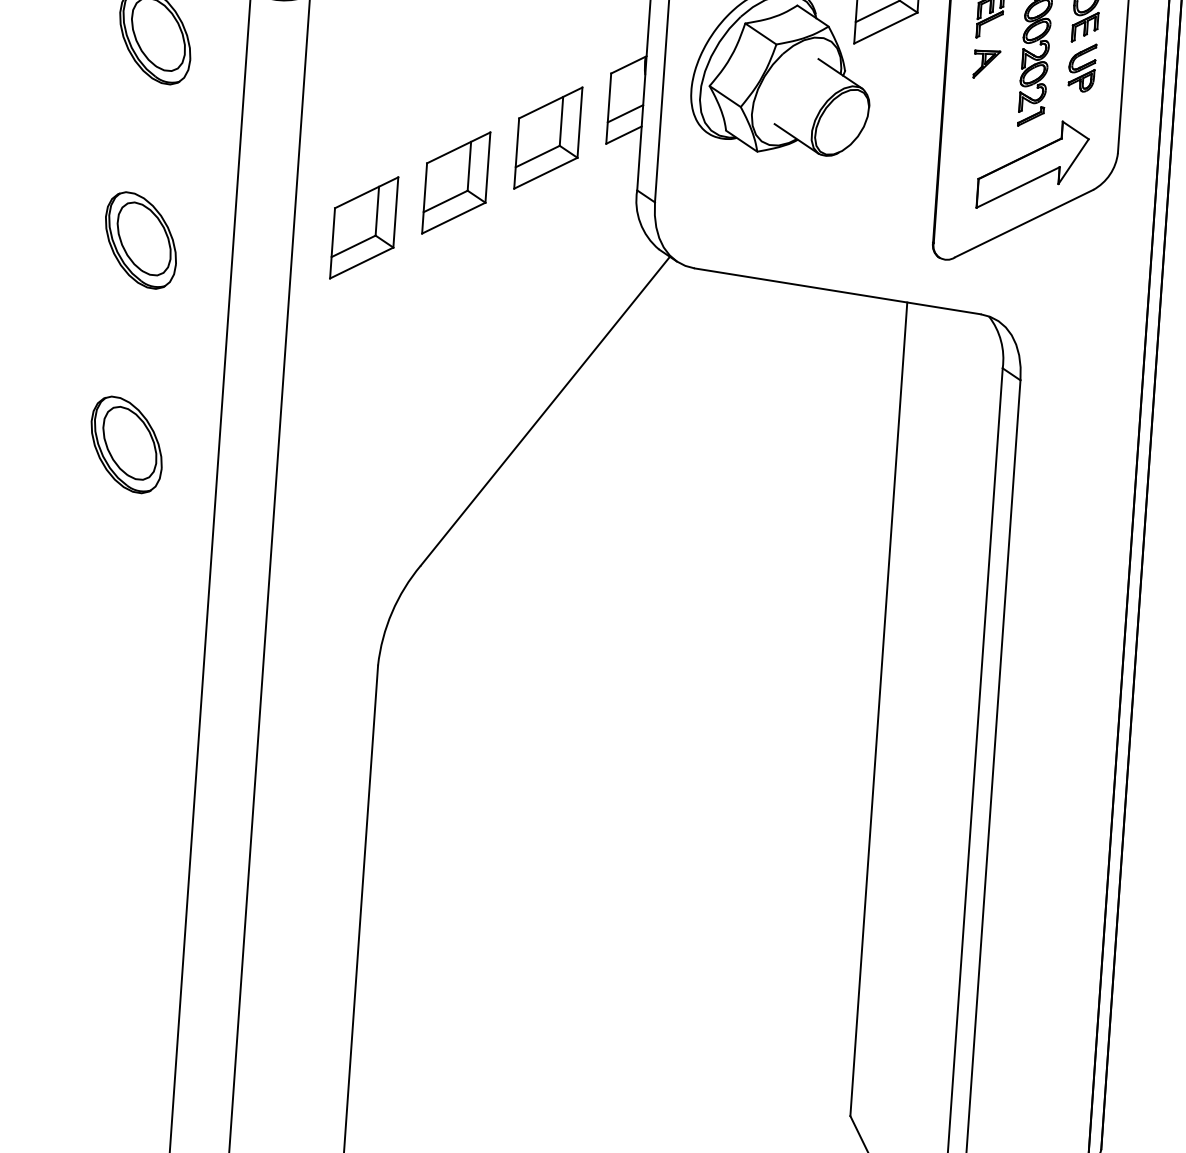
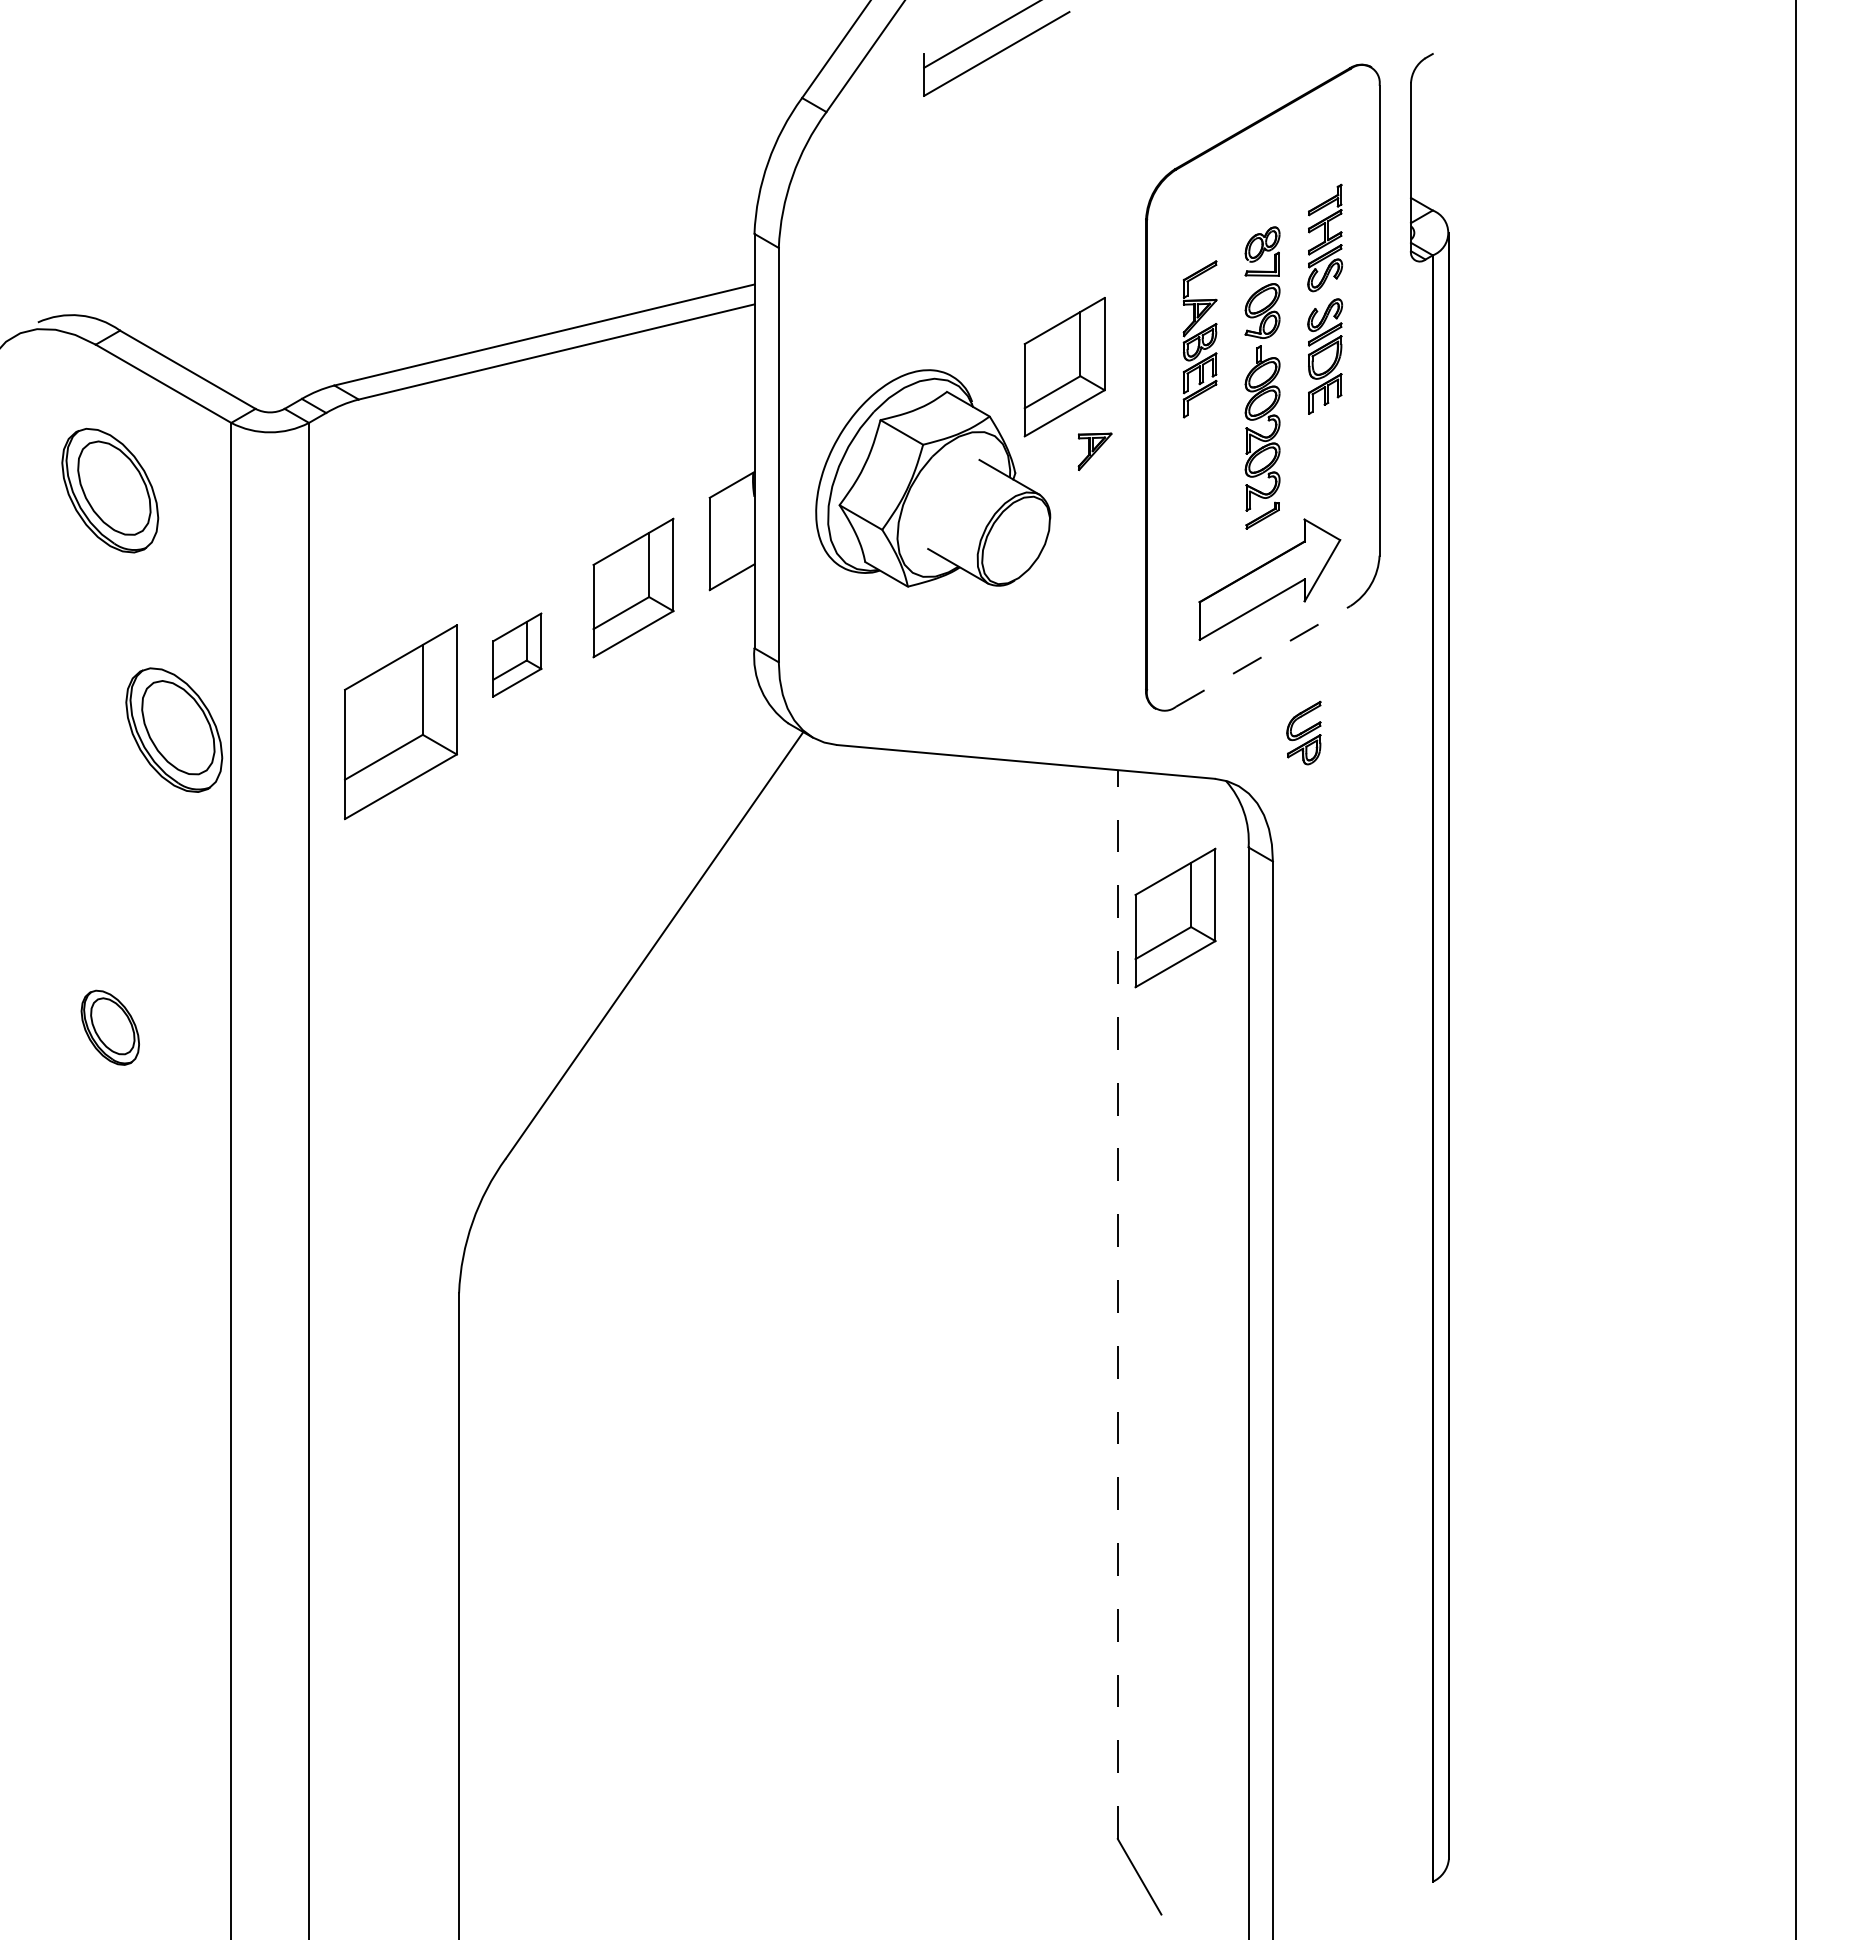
part: (986, 64) -> (1094, 451), moved
part: (1081, 67) -> (1303, 732), moved
line: (624, 114) -> (731, 549), removed
part: (456, 182) -> (517, 654), size x0.6
line: (1024, 223) -> (1263, 656), solid -> dashed
part: (363, 228) -> (400, 722), size x1.4
part: (141, 240) -> (174, 729), moved
part: (943, 417) -> (1175, 917), added
part: (126, 444) -> (110, 1027), size x0.6
line: (878, 709) -> (1117, 1304), solid -> dashed

